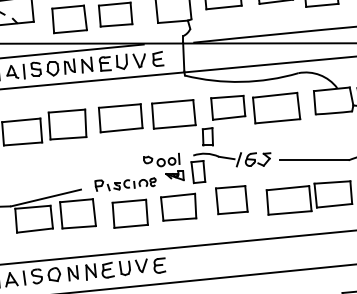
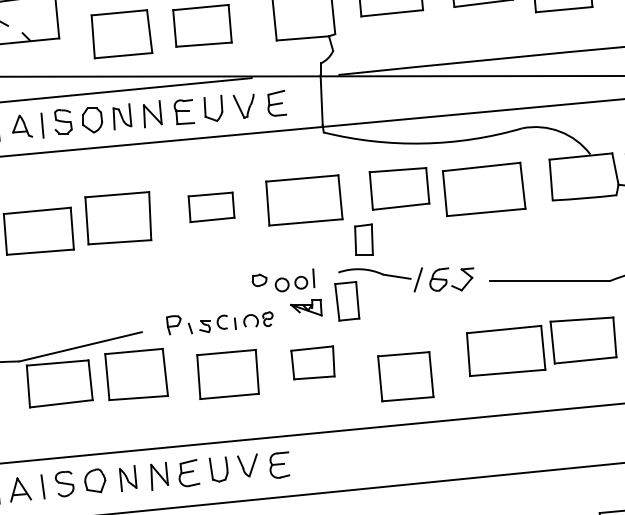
part: (120, 118) -> (210, 207), size x0.6
part: (231, 200) -> (405, 377), moved
part: (178, 206) -> (312, 361), size x0.7

